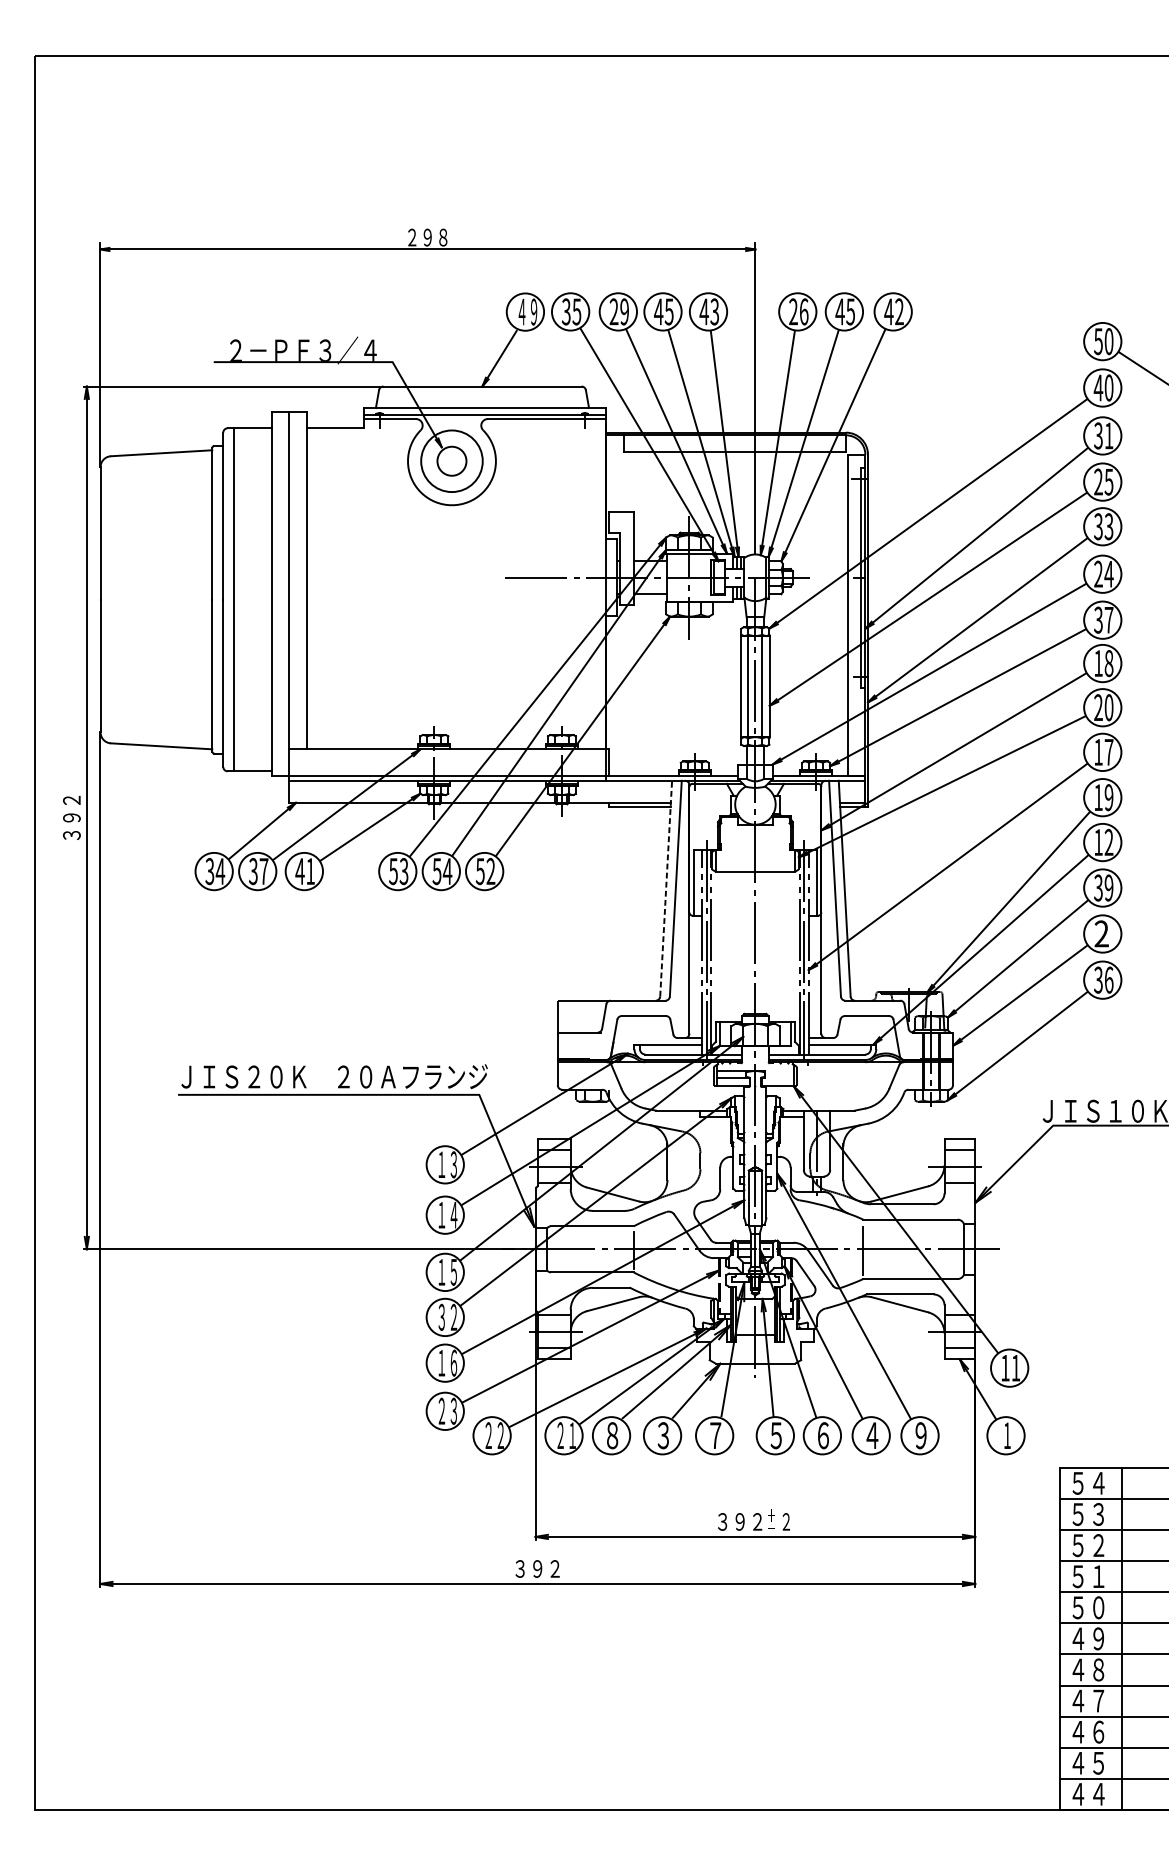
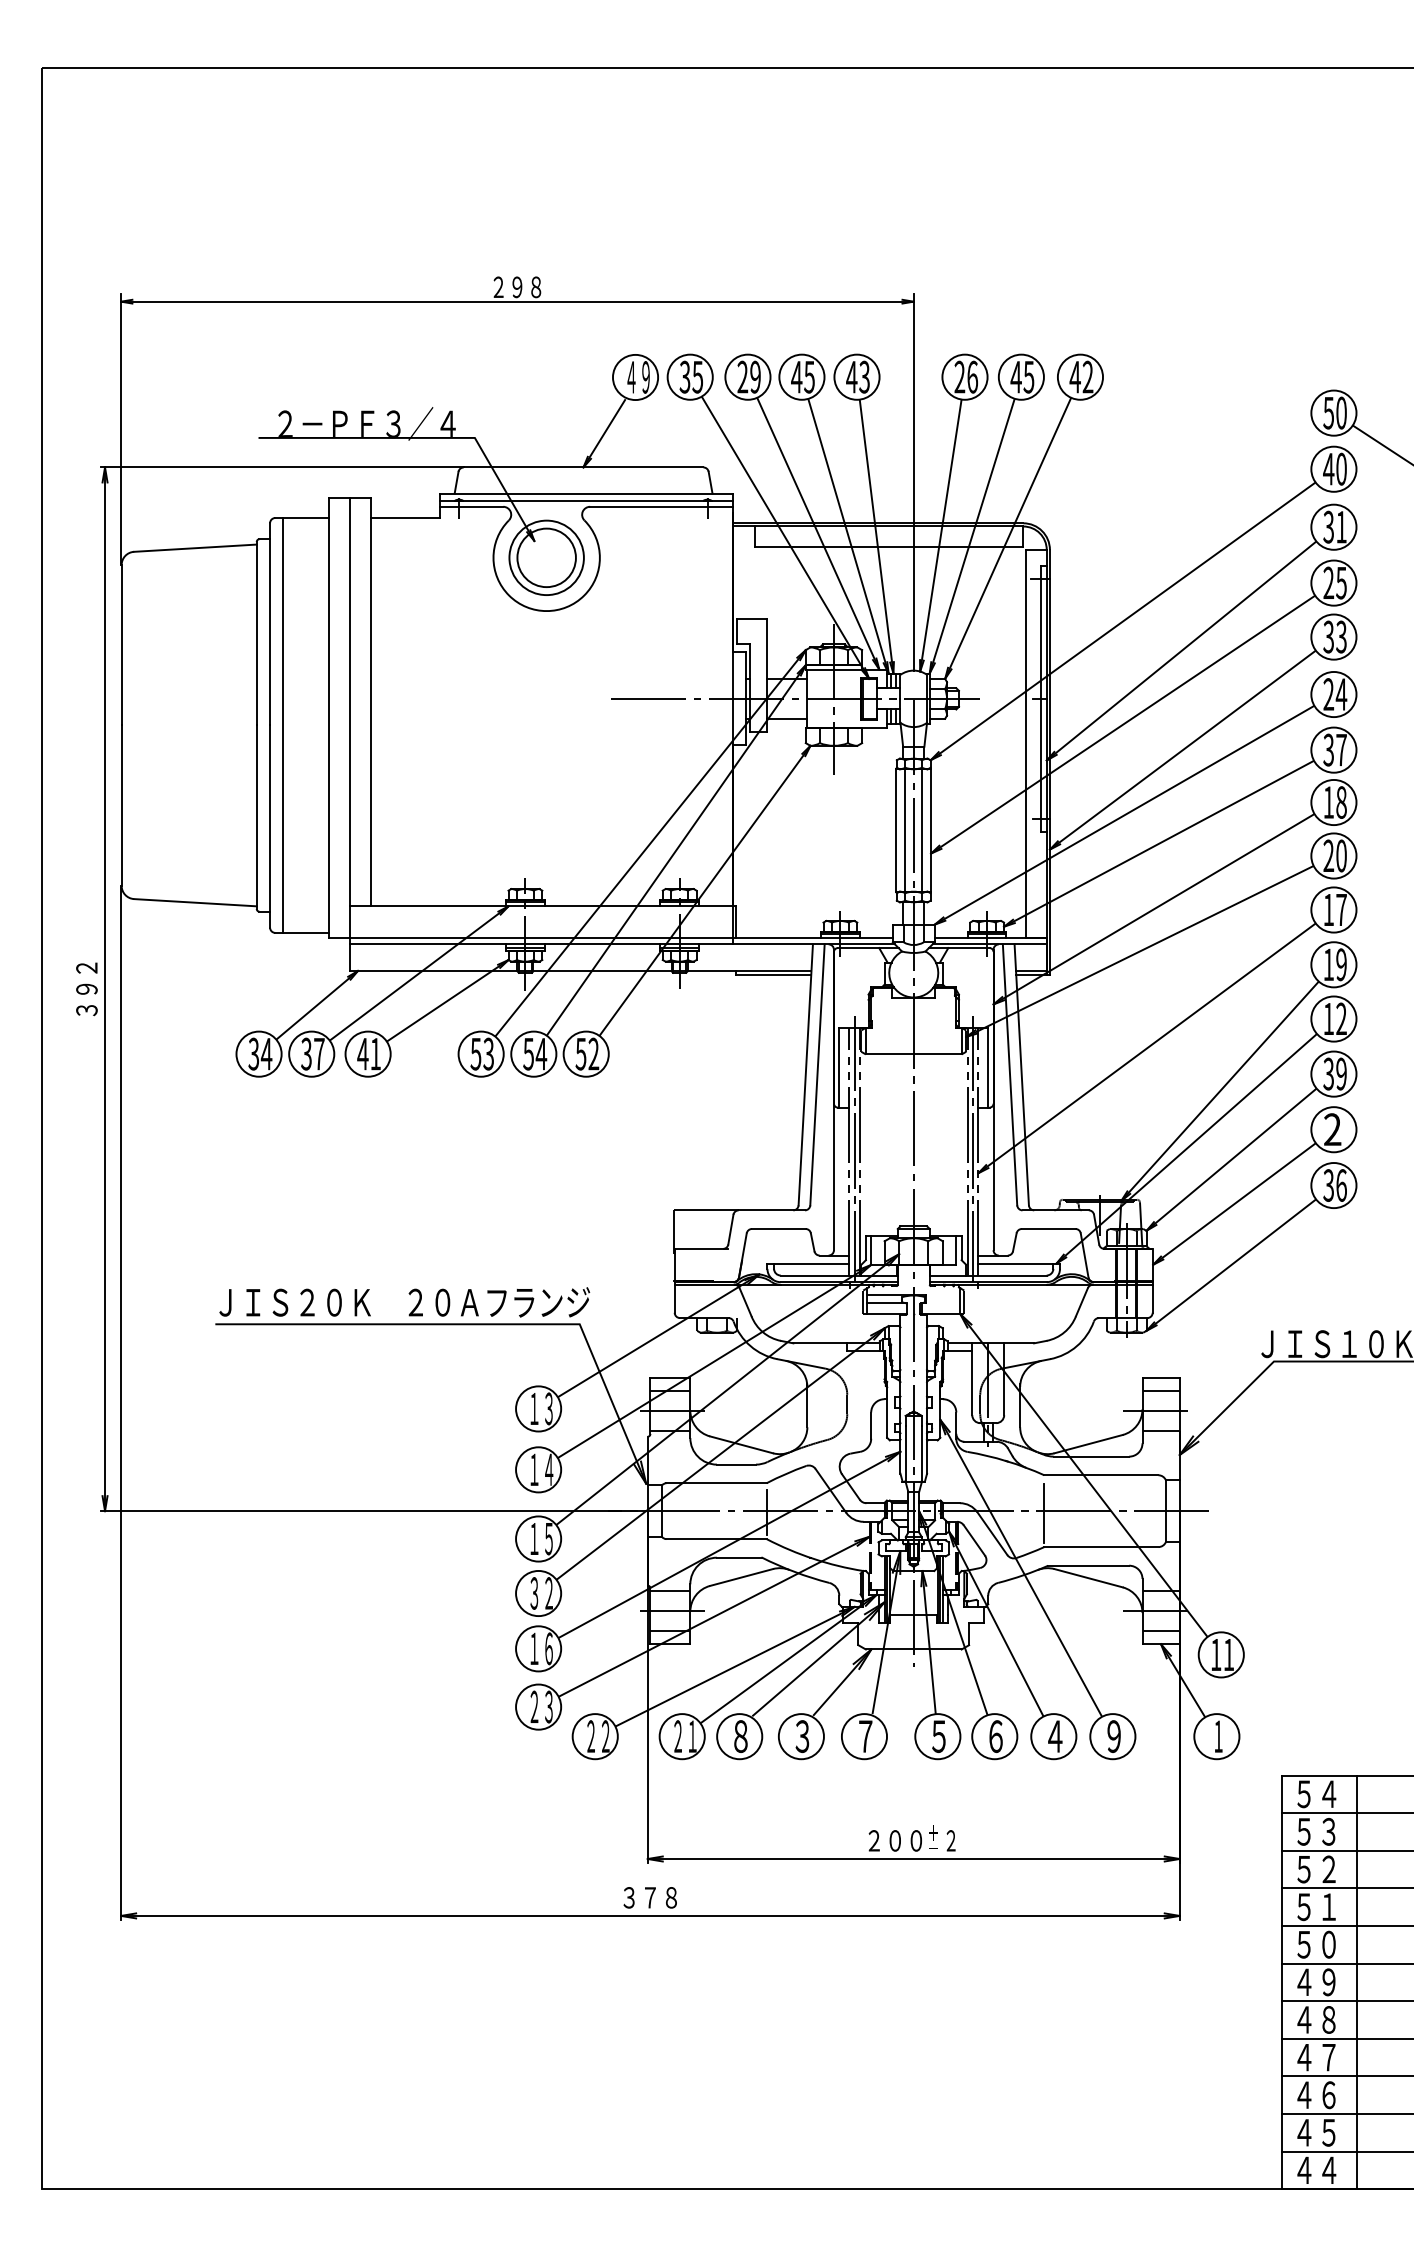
circle: (451, 460) -> (546, 557), size x1.67
line: (665, 888) -> (805, 1074), dashed -> solid
text: (740, 1521) -> (895, 1840), ３９２ -> ２００
text: (546, 1568) -> (661, 1897), ３９２ -> ３７８

